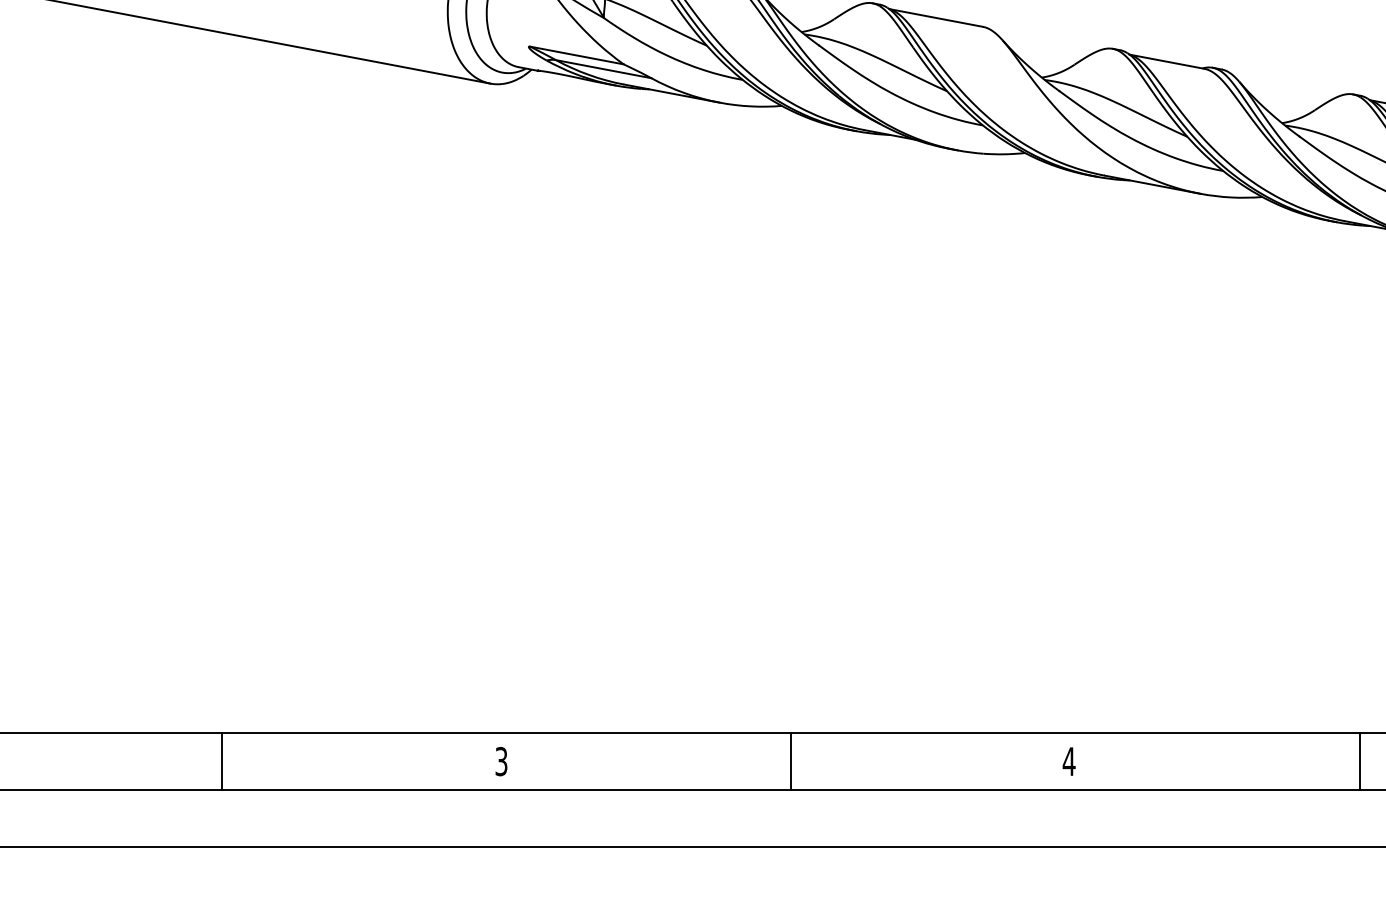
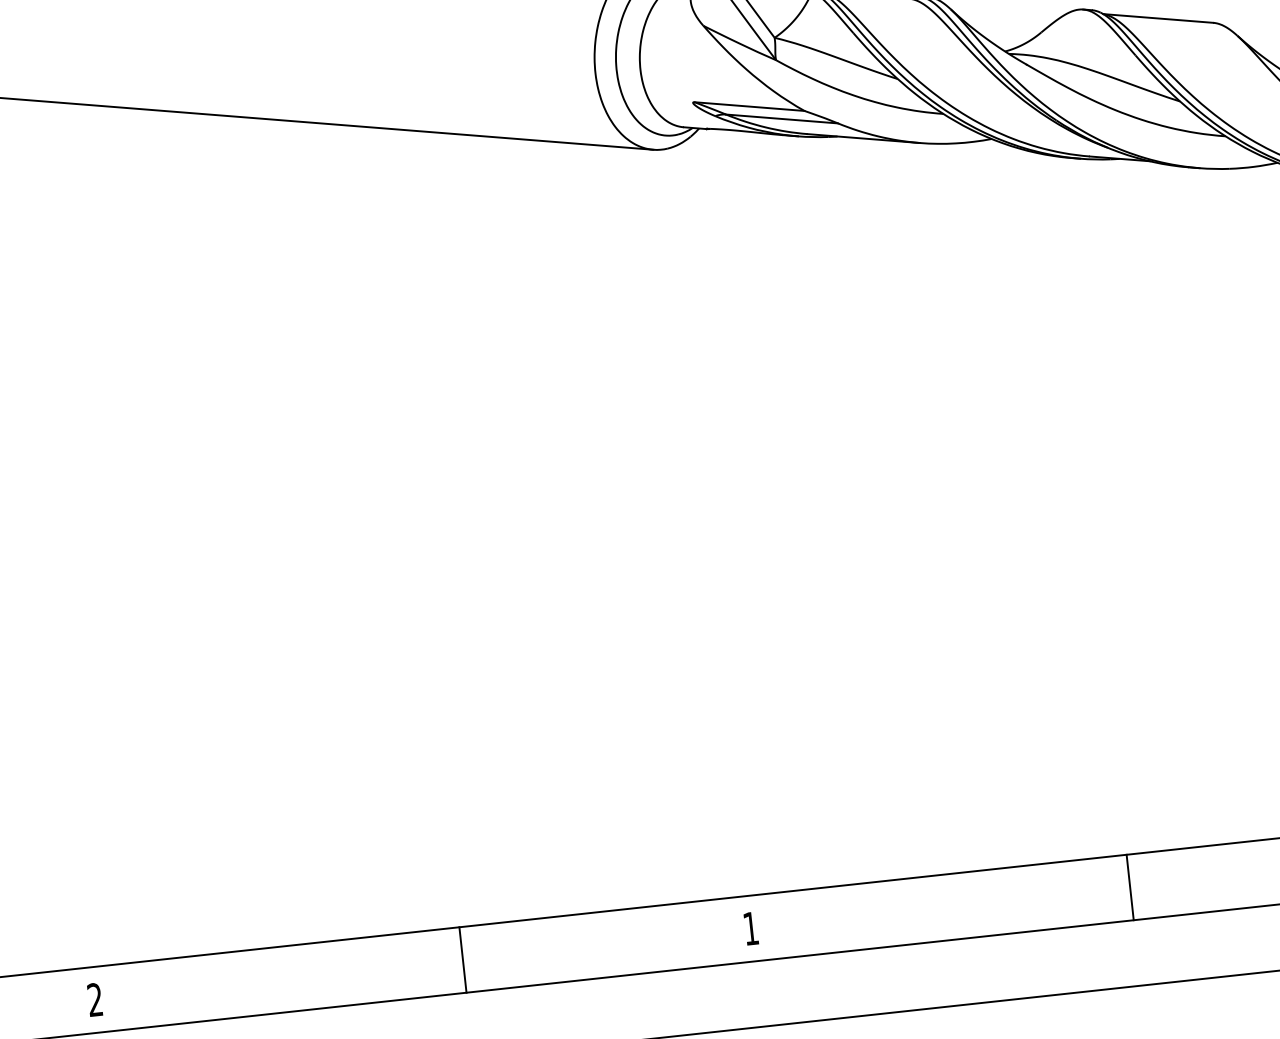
line: (222, 761) -> (463, 959), moved
text: (501, 761) -> (750, 928), 3 -> 1
line: (790, 761) -> (1129, 887), moved

